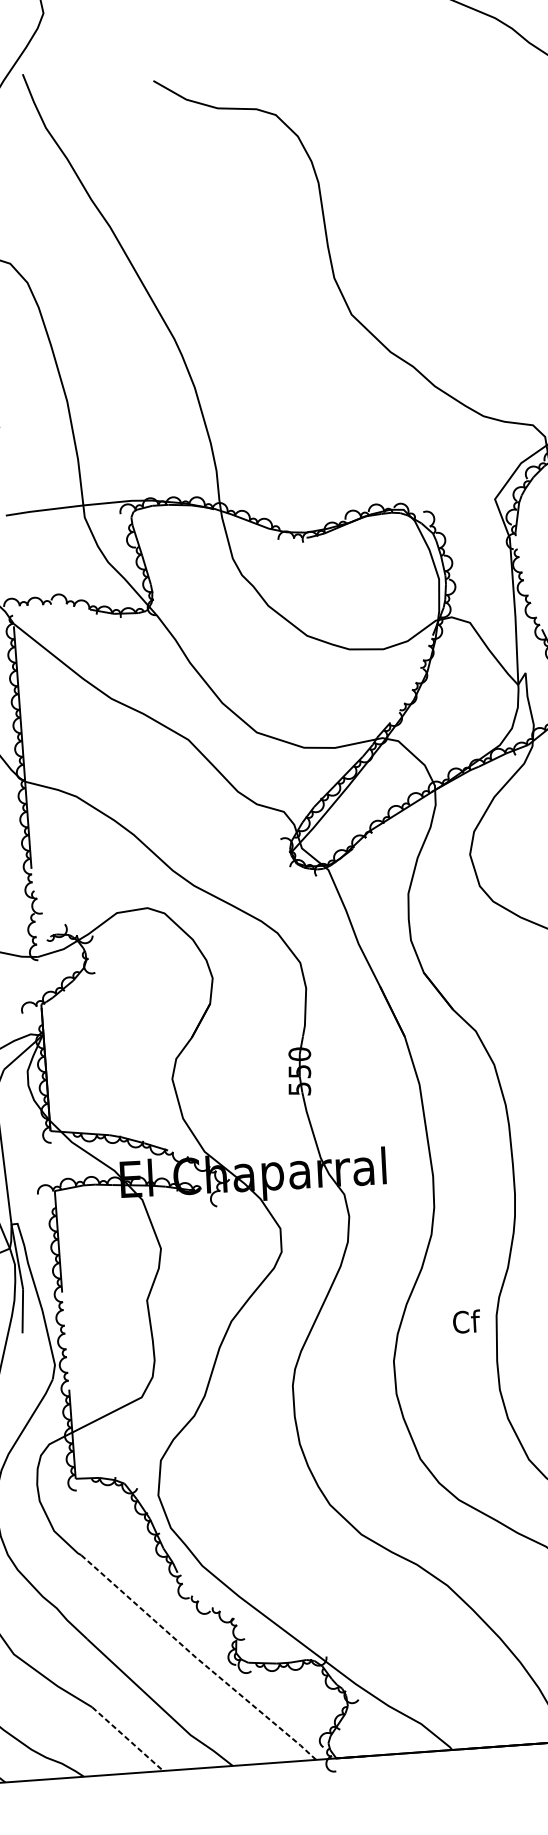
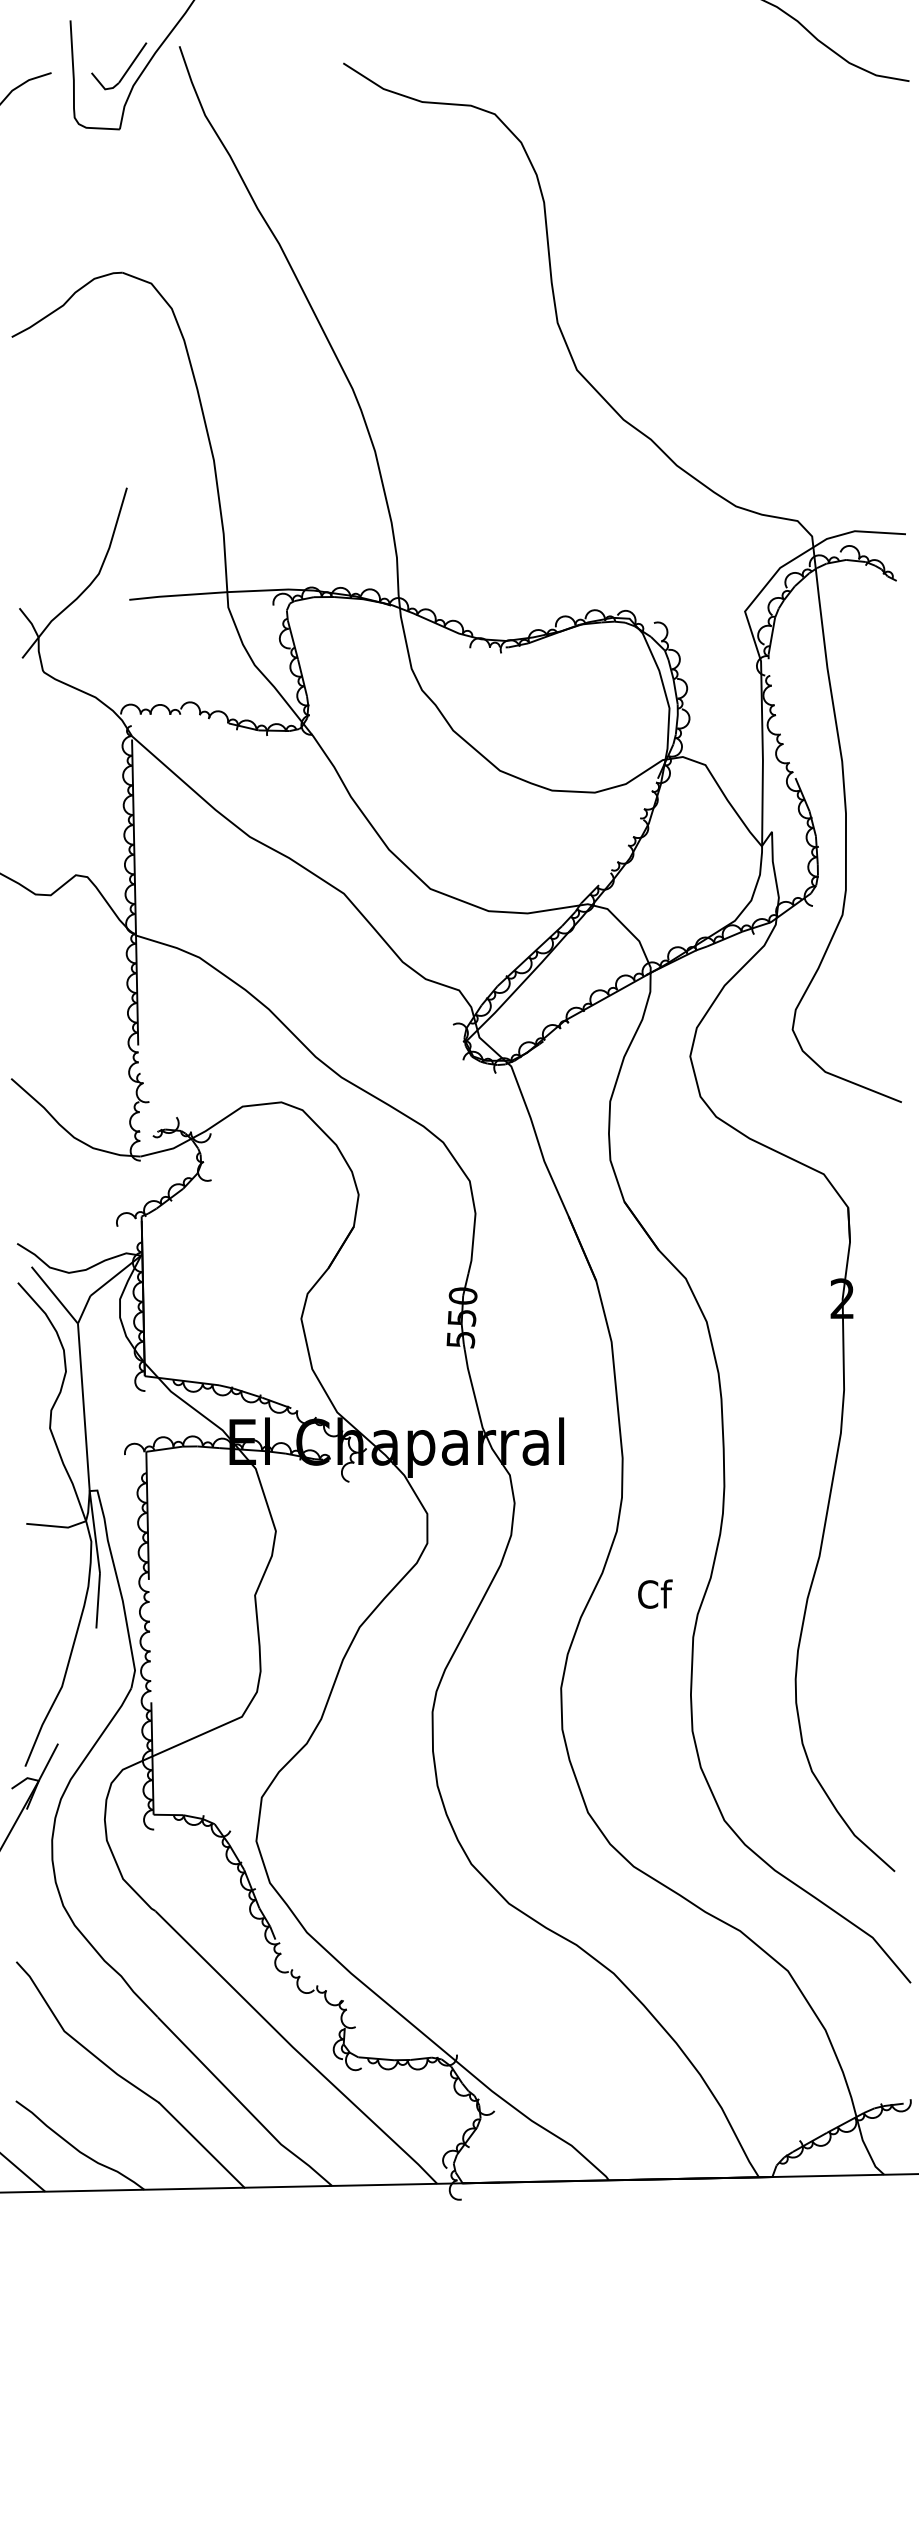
text: (466, 1321) -> (655, 1593), moved
line: (198, 1659) -> (295, 2049), dashed -> solid
line: (128, 1739) -> (202, 2145), dashed -> solid

